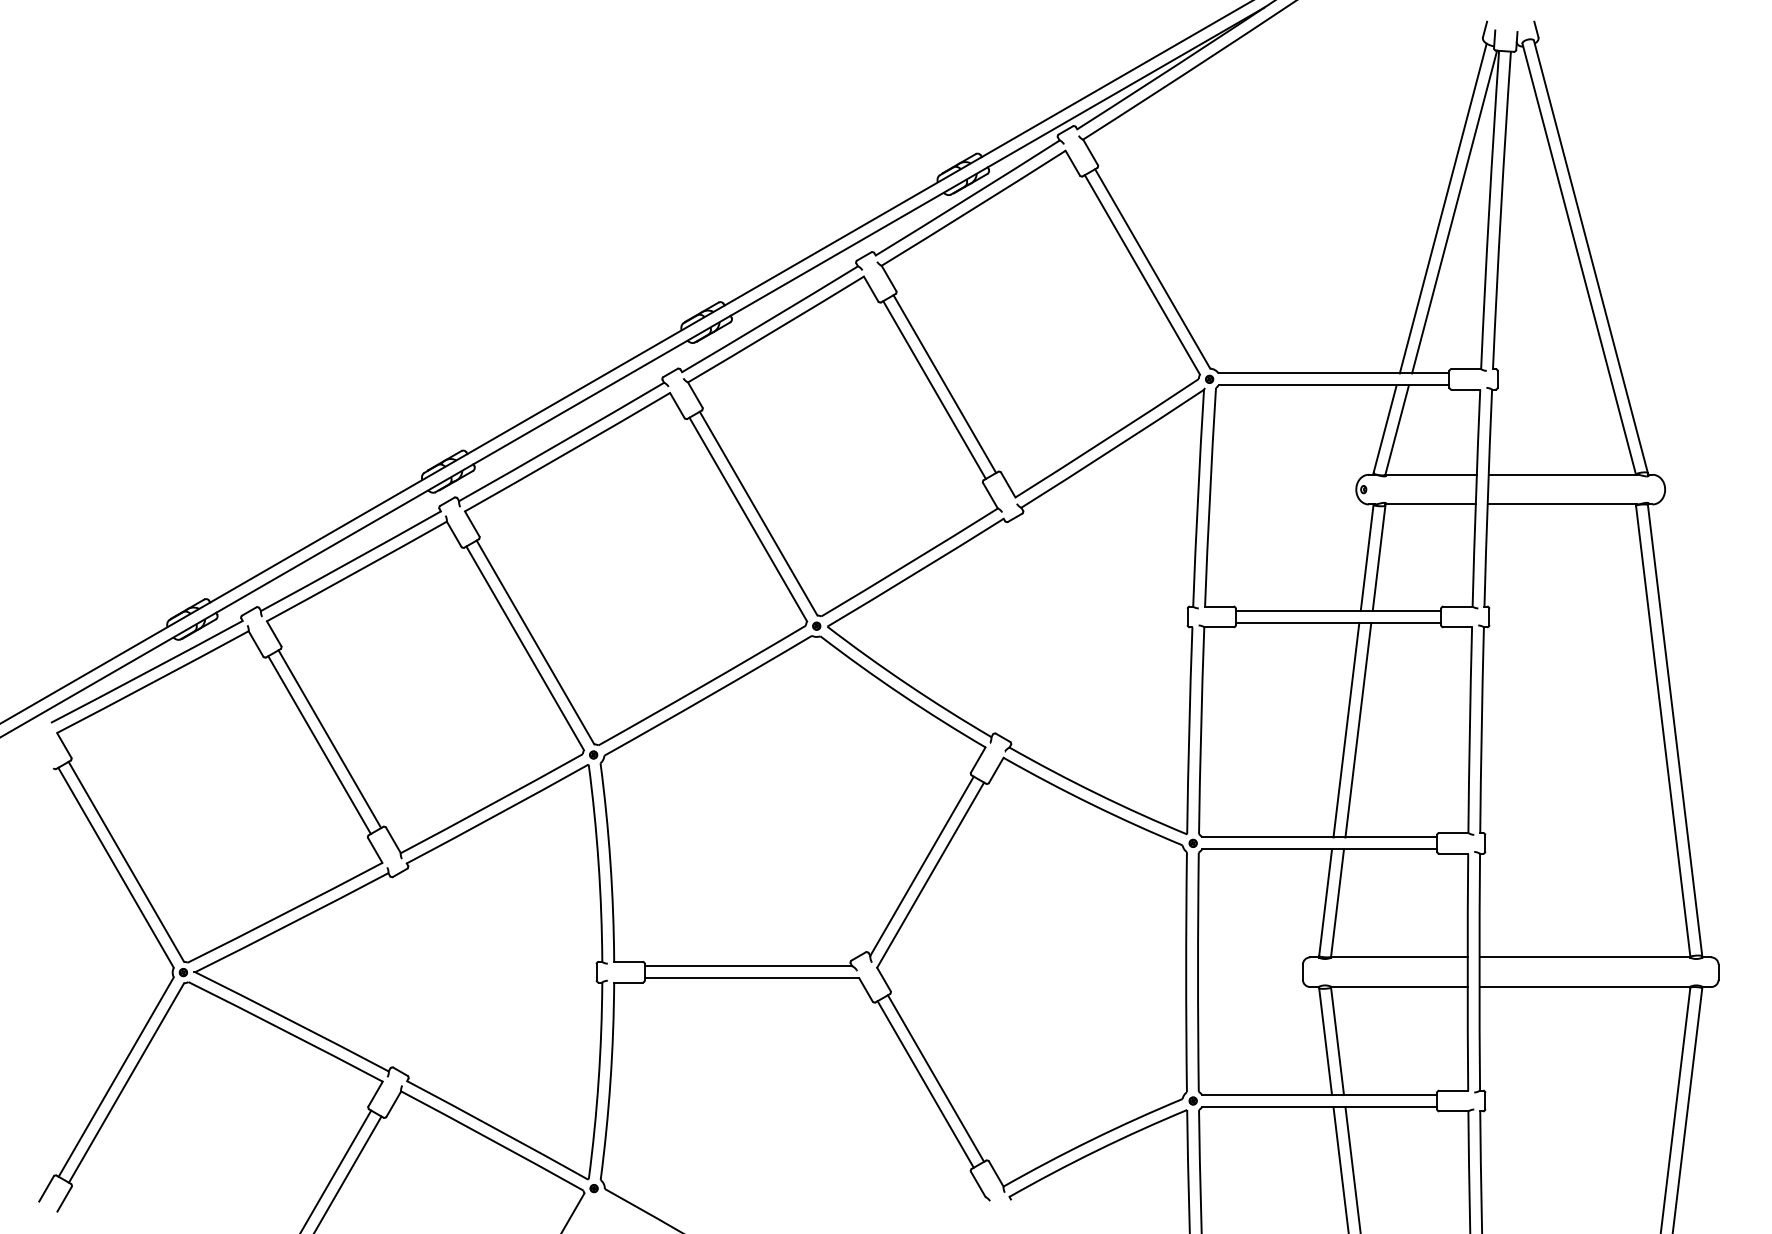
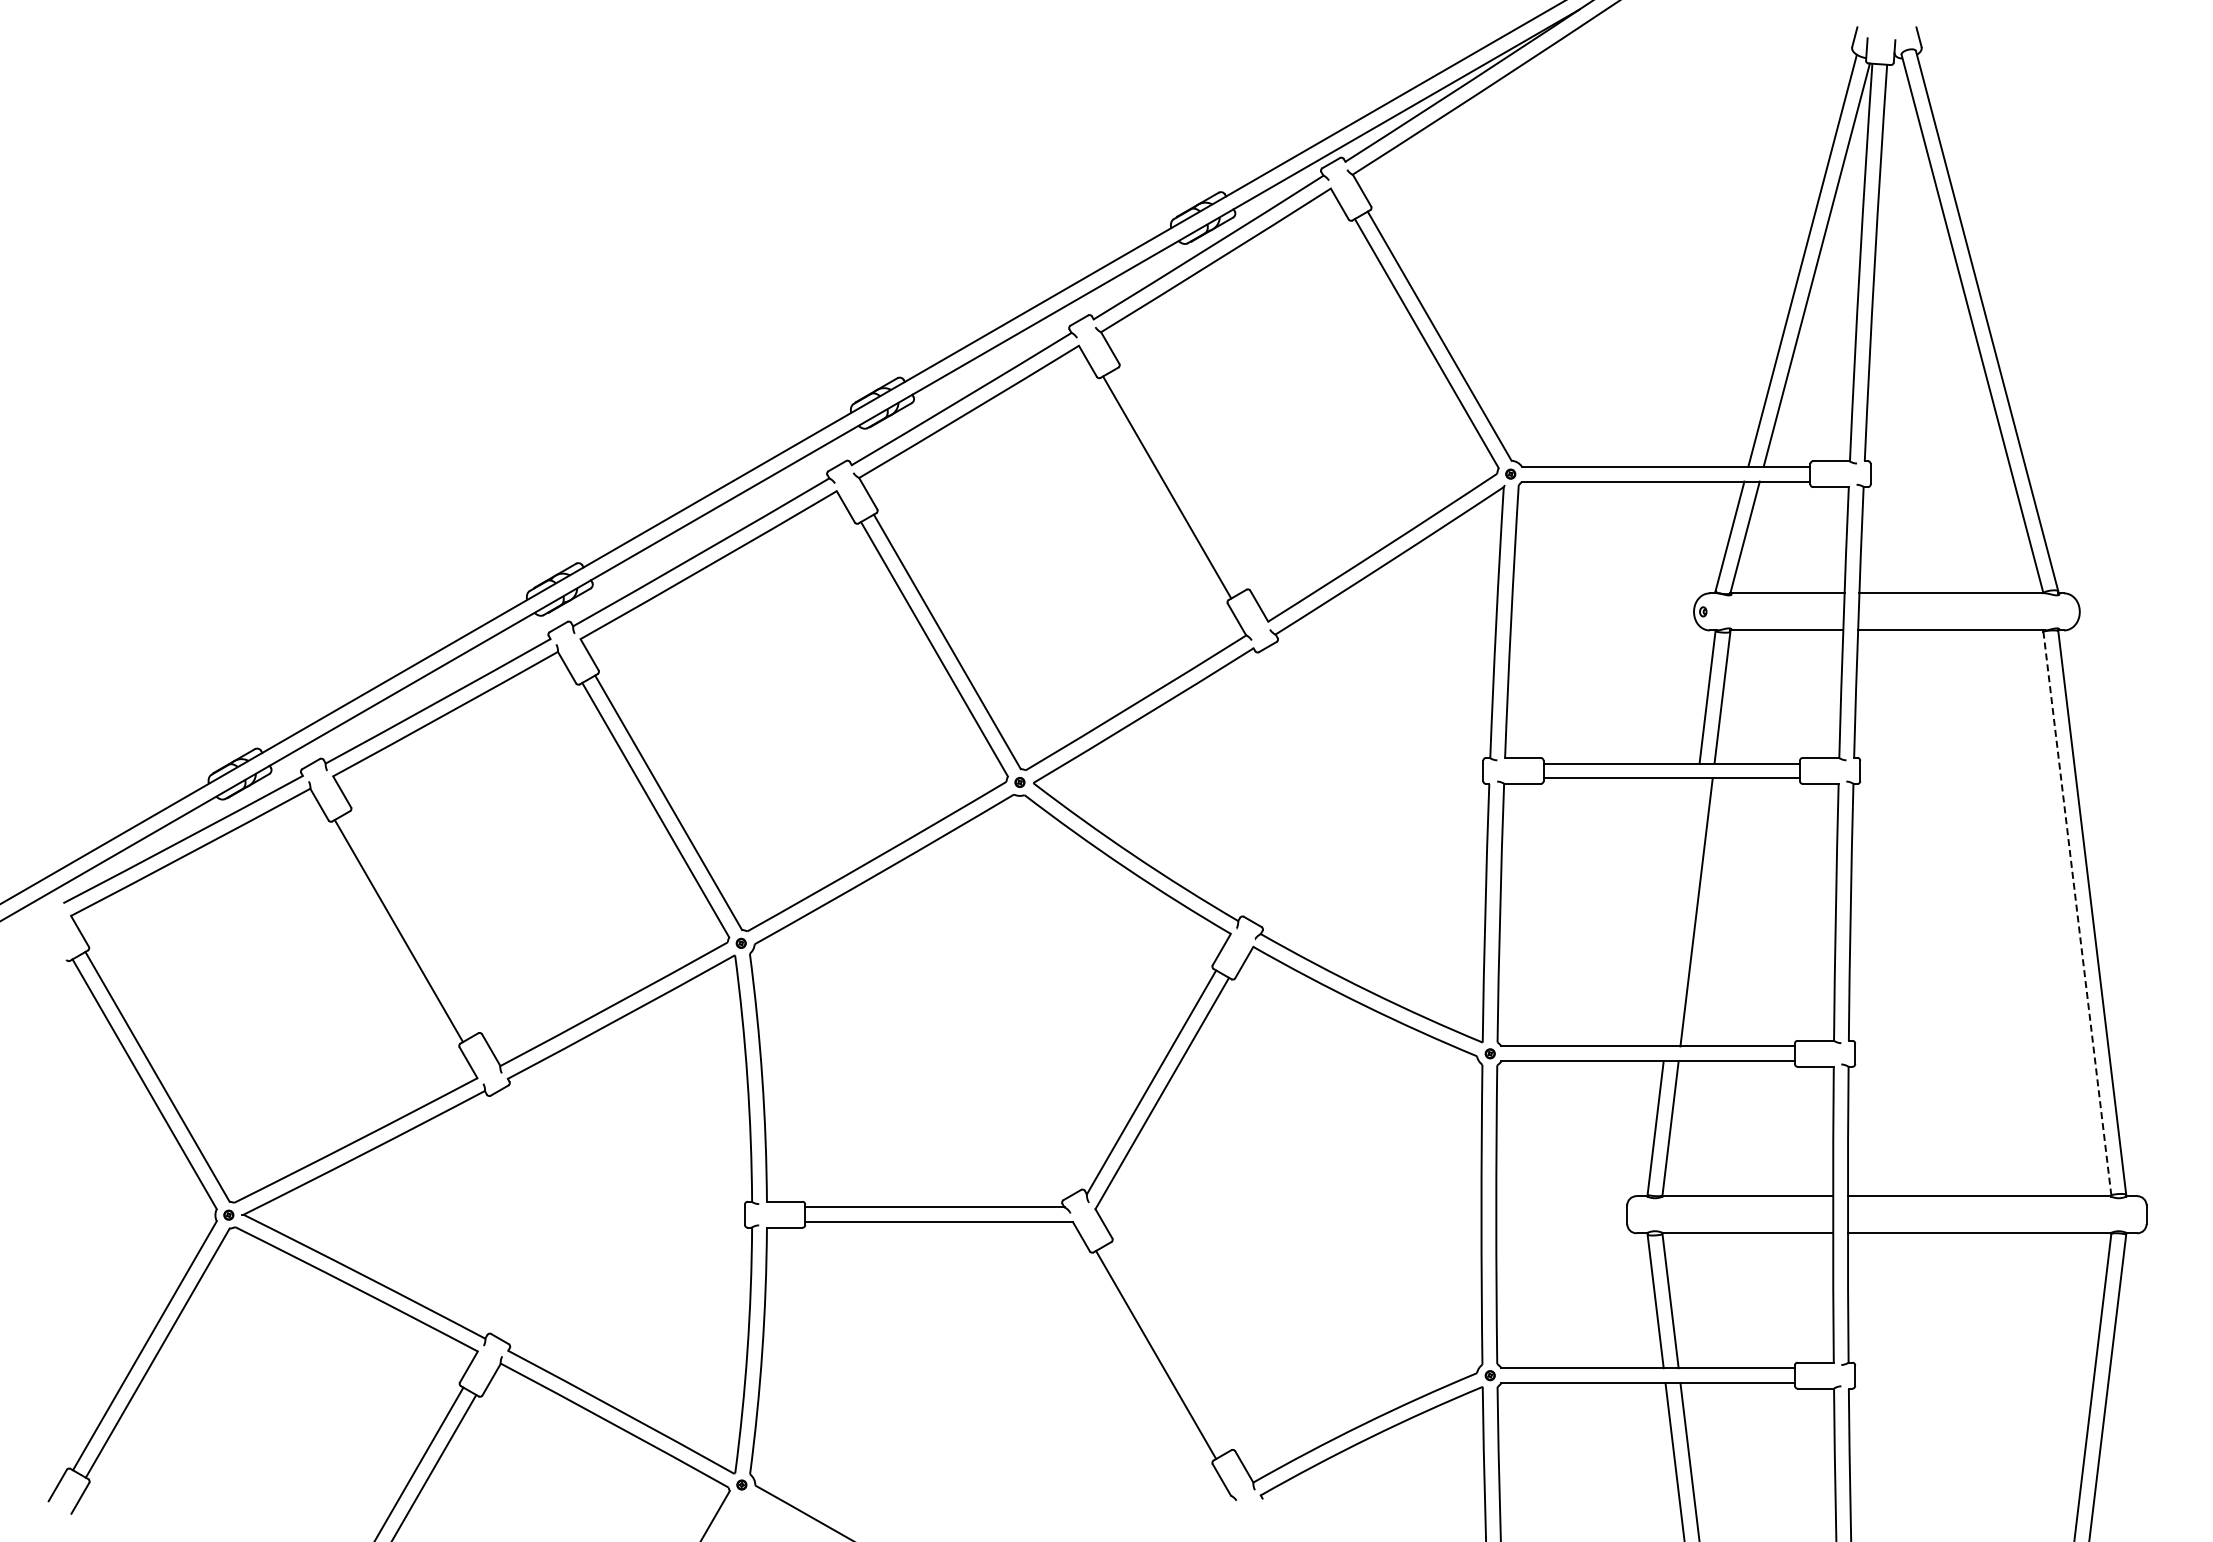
line: (944, 384) -> (1179, 480), removed
line: (1346, 730) -> (1681, 912), removed
line: (1663, 731) -> (2077, 913), solid -> dashed
line: (329, 739) -> (411, 923), removed
line: (935, 1078) -> (1168, 1347), removed

